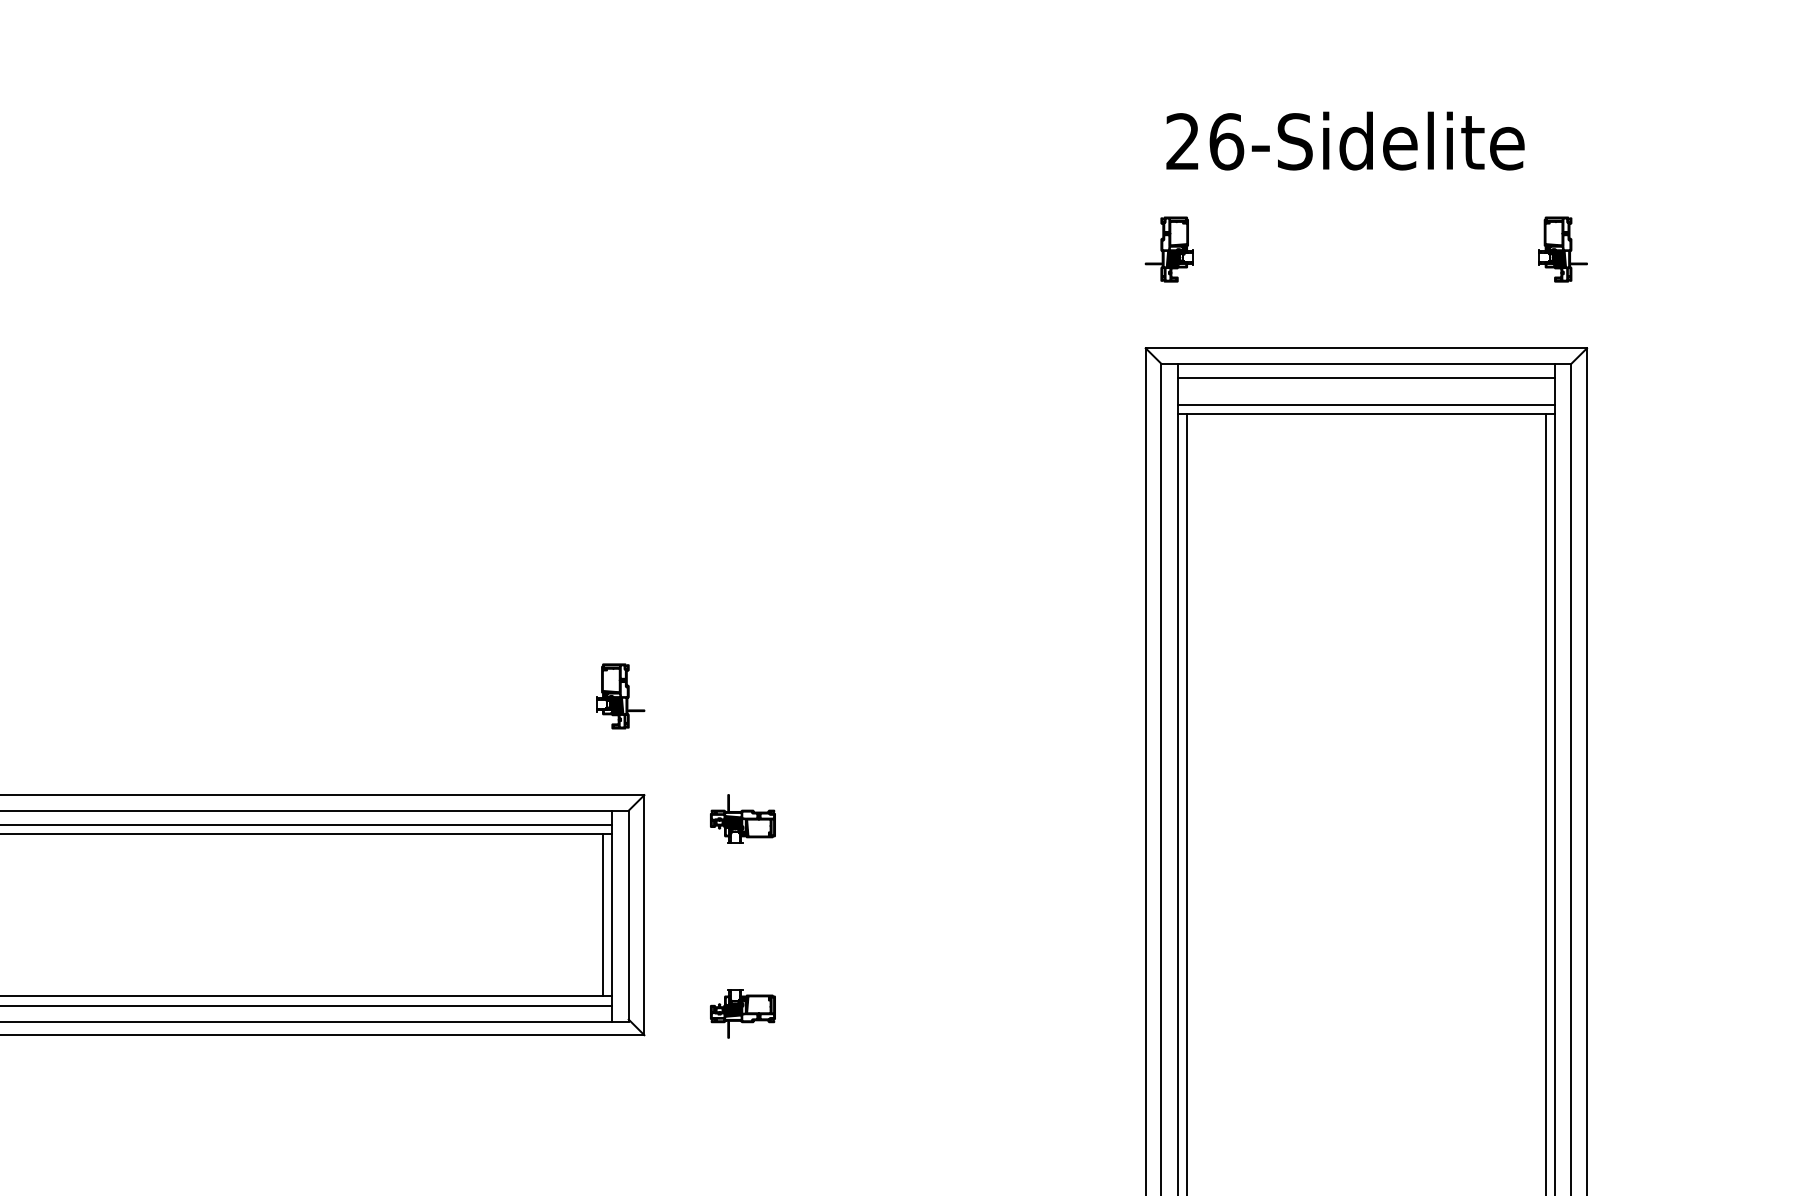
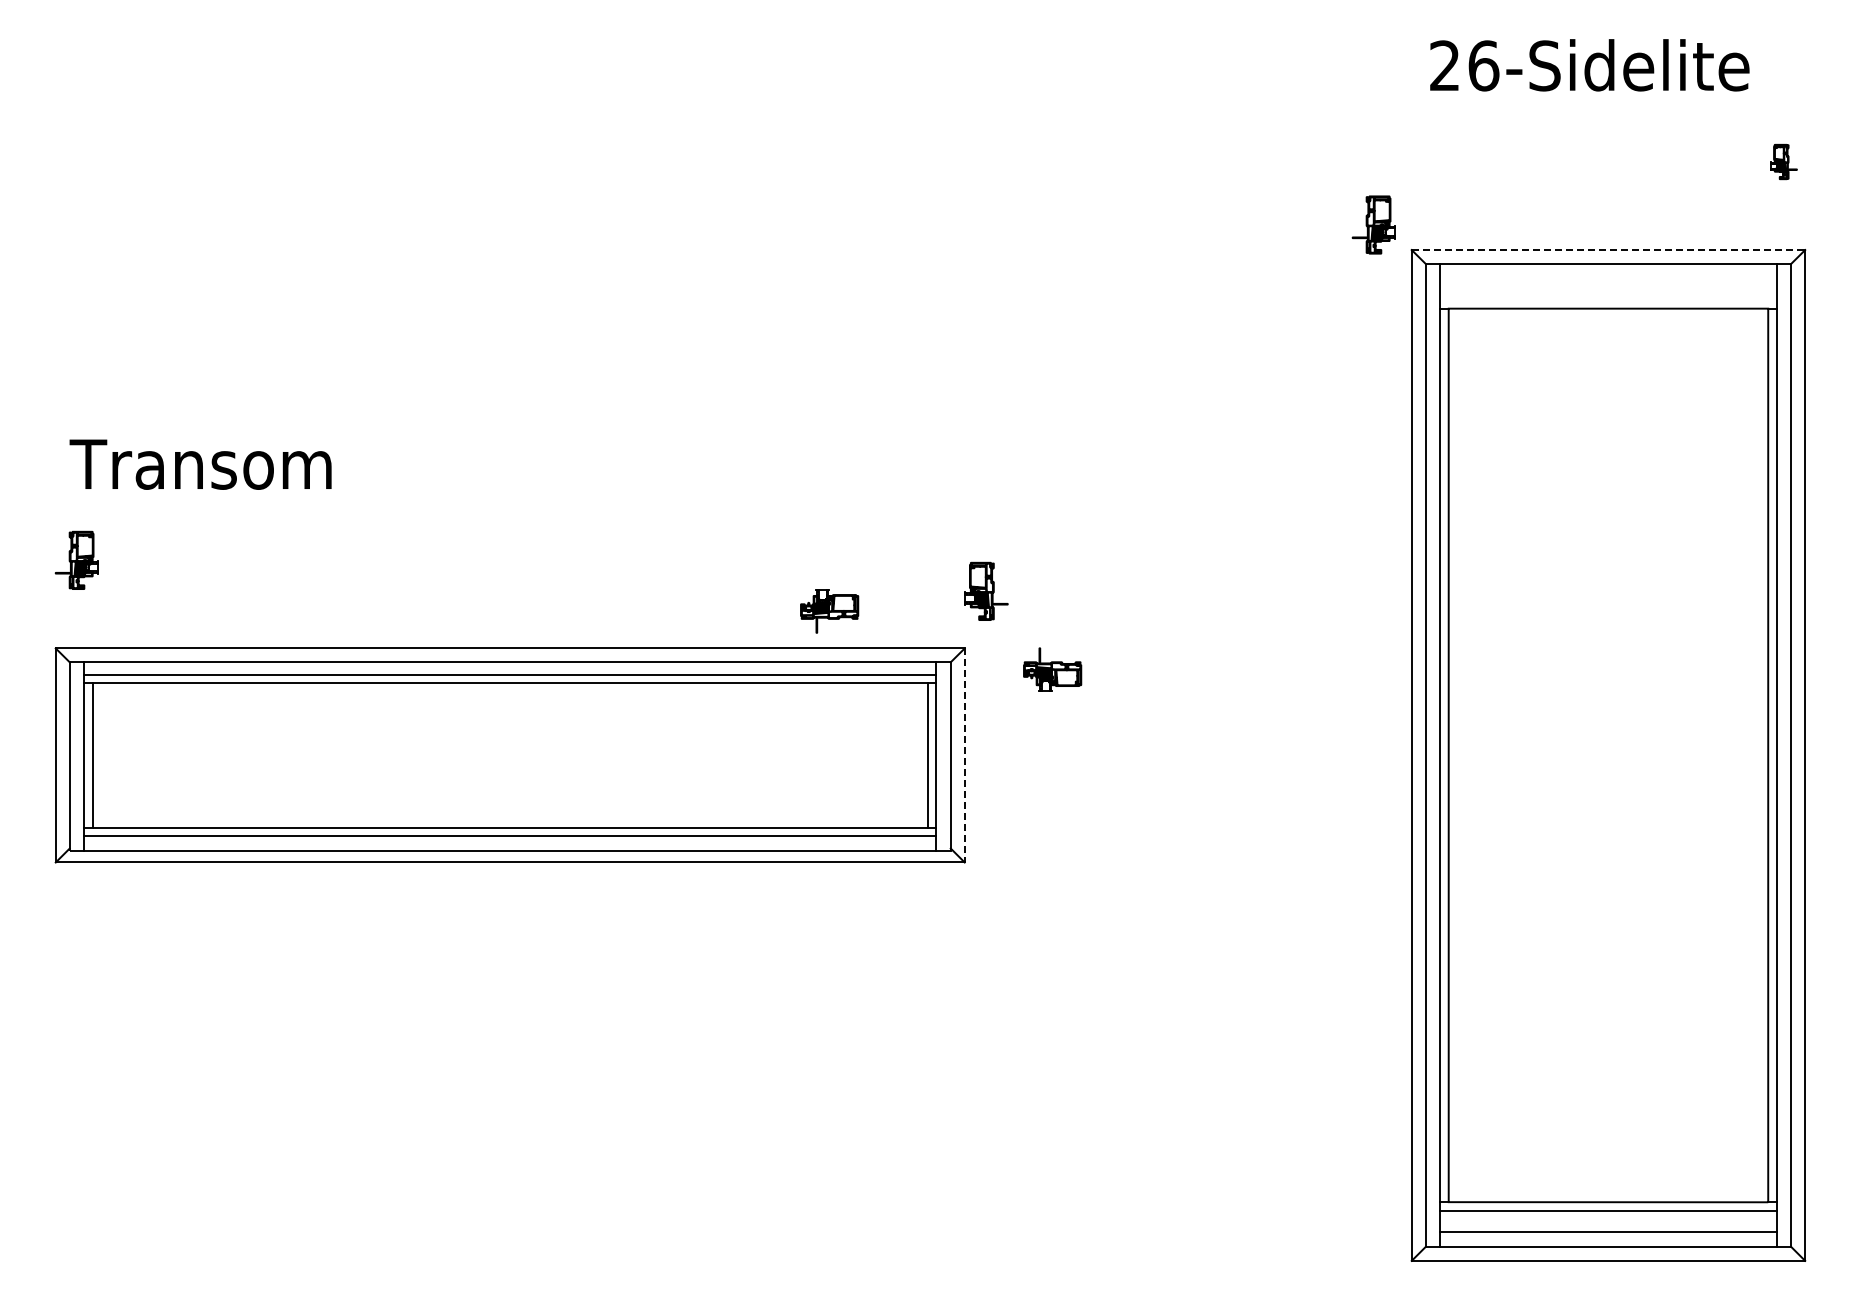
part: (1169, 248) -> (1373, 224), moved
part: (1563, 248) -> (1784, 161), size x0.6
line: (1366, 348) -> (1608, 250), solid -> dashed
line: (1366, 377) -> (1608, 276), removed
line: (1366, 404) -> (1608, 300), removed
part: (620, 695) -> (986, 590), moved
line: (644, 915) -> (964, 755), solid -> dashed
part: (742, 1013) -> (829, 611), moved

